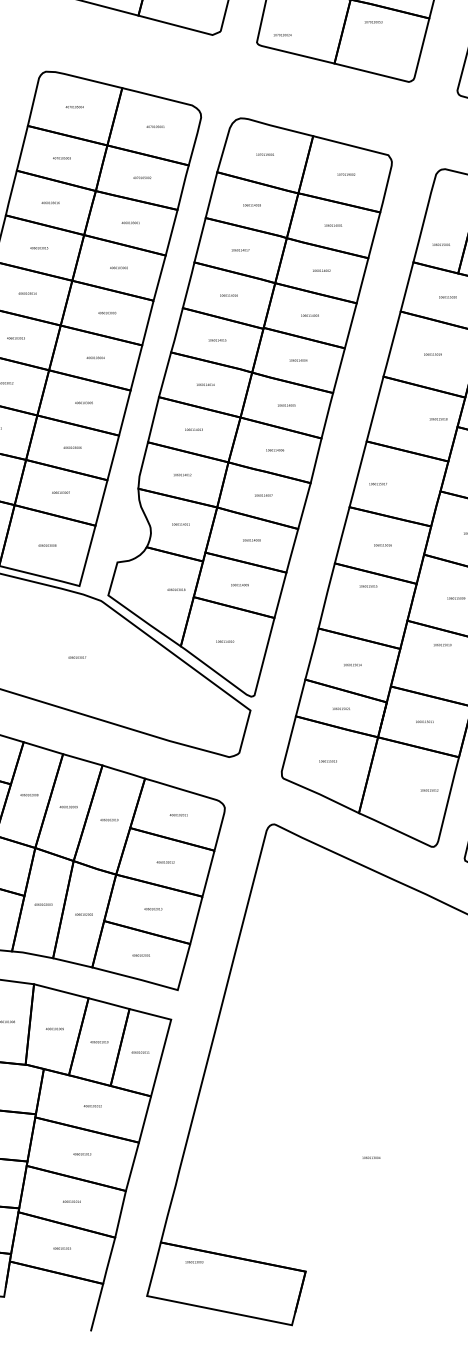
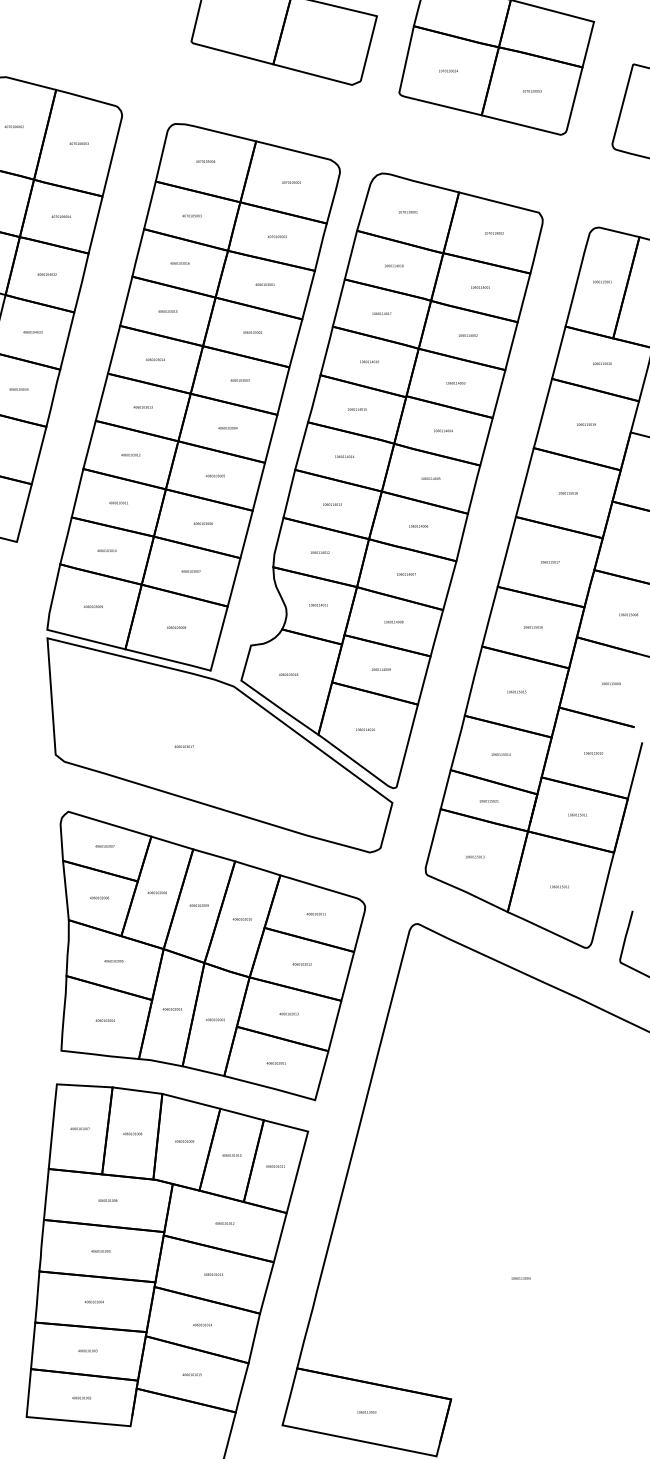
text: (373, 22) -> (532, 91), moved
text: (282, 34) -> (448, 70), moved
text: (441, 244) -> (602, 281), moved
text: (438, 419) -> (568, 493), moved
text: (378, 484) -> (550, 562), moved
text: (368, 585) -> (516, 691), moved
text: (176, 589) -> (288, 674), moved
text: (442, 645) -> (593, 753), moved
text: (76, 657) -> (183, 746), moved
text: (429, 790) -> (559, 886), moved
text: (194, 1262) -> (366, 1412), moved

